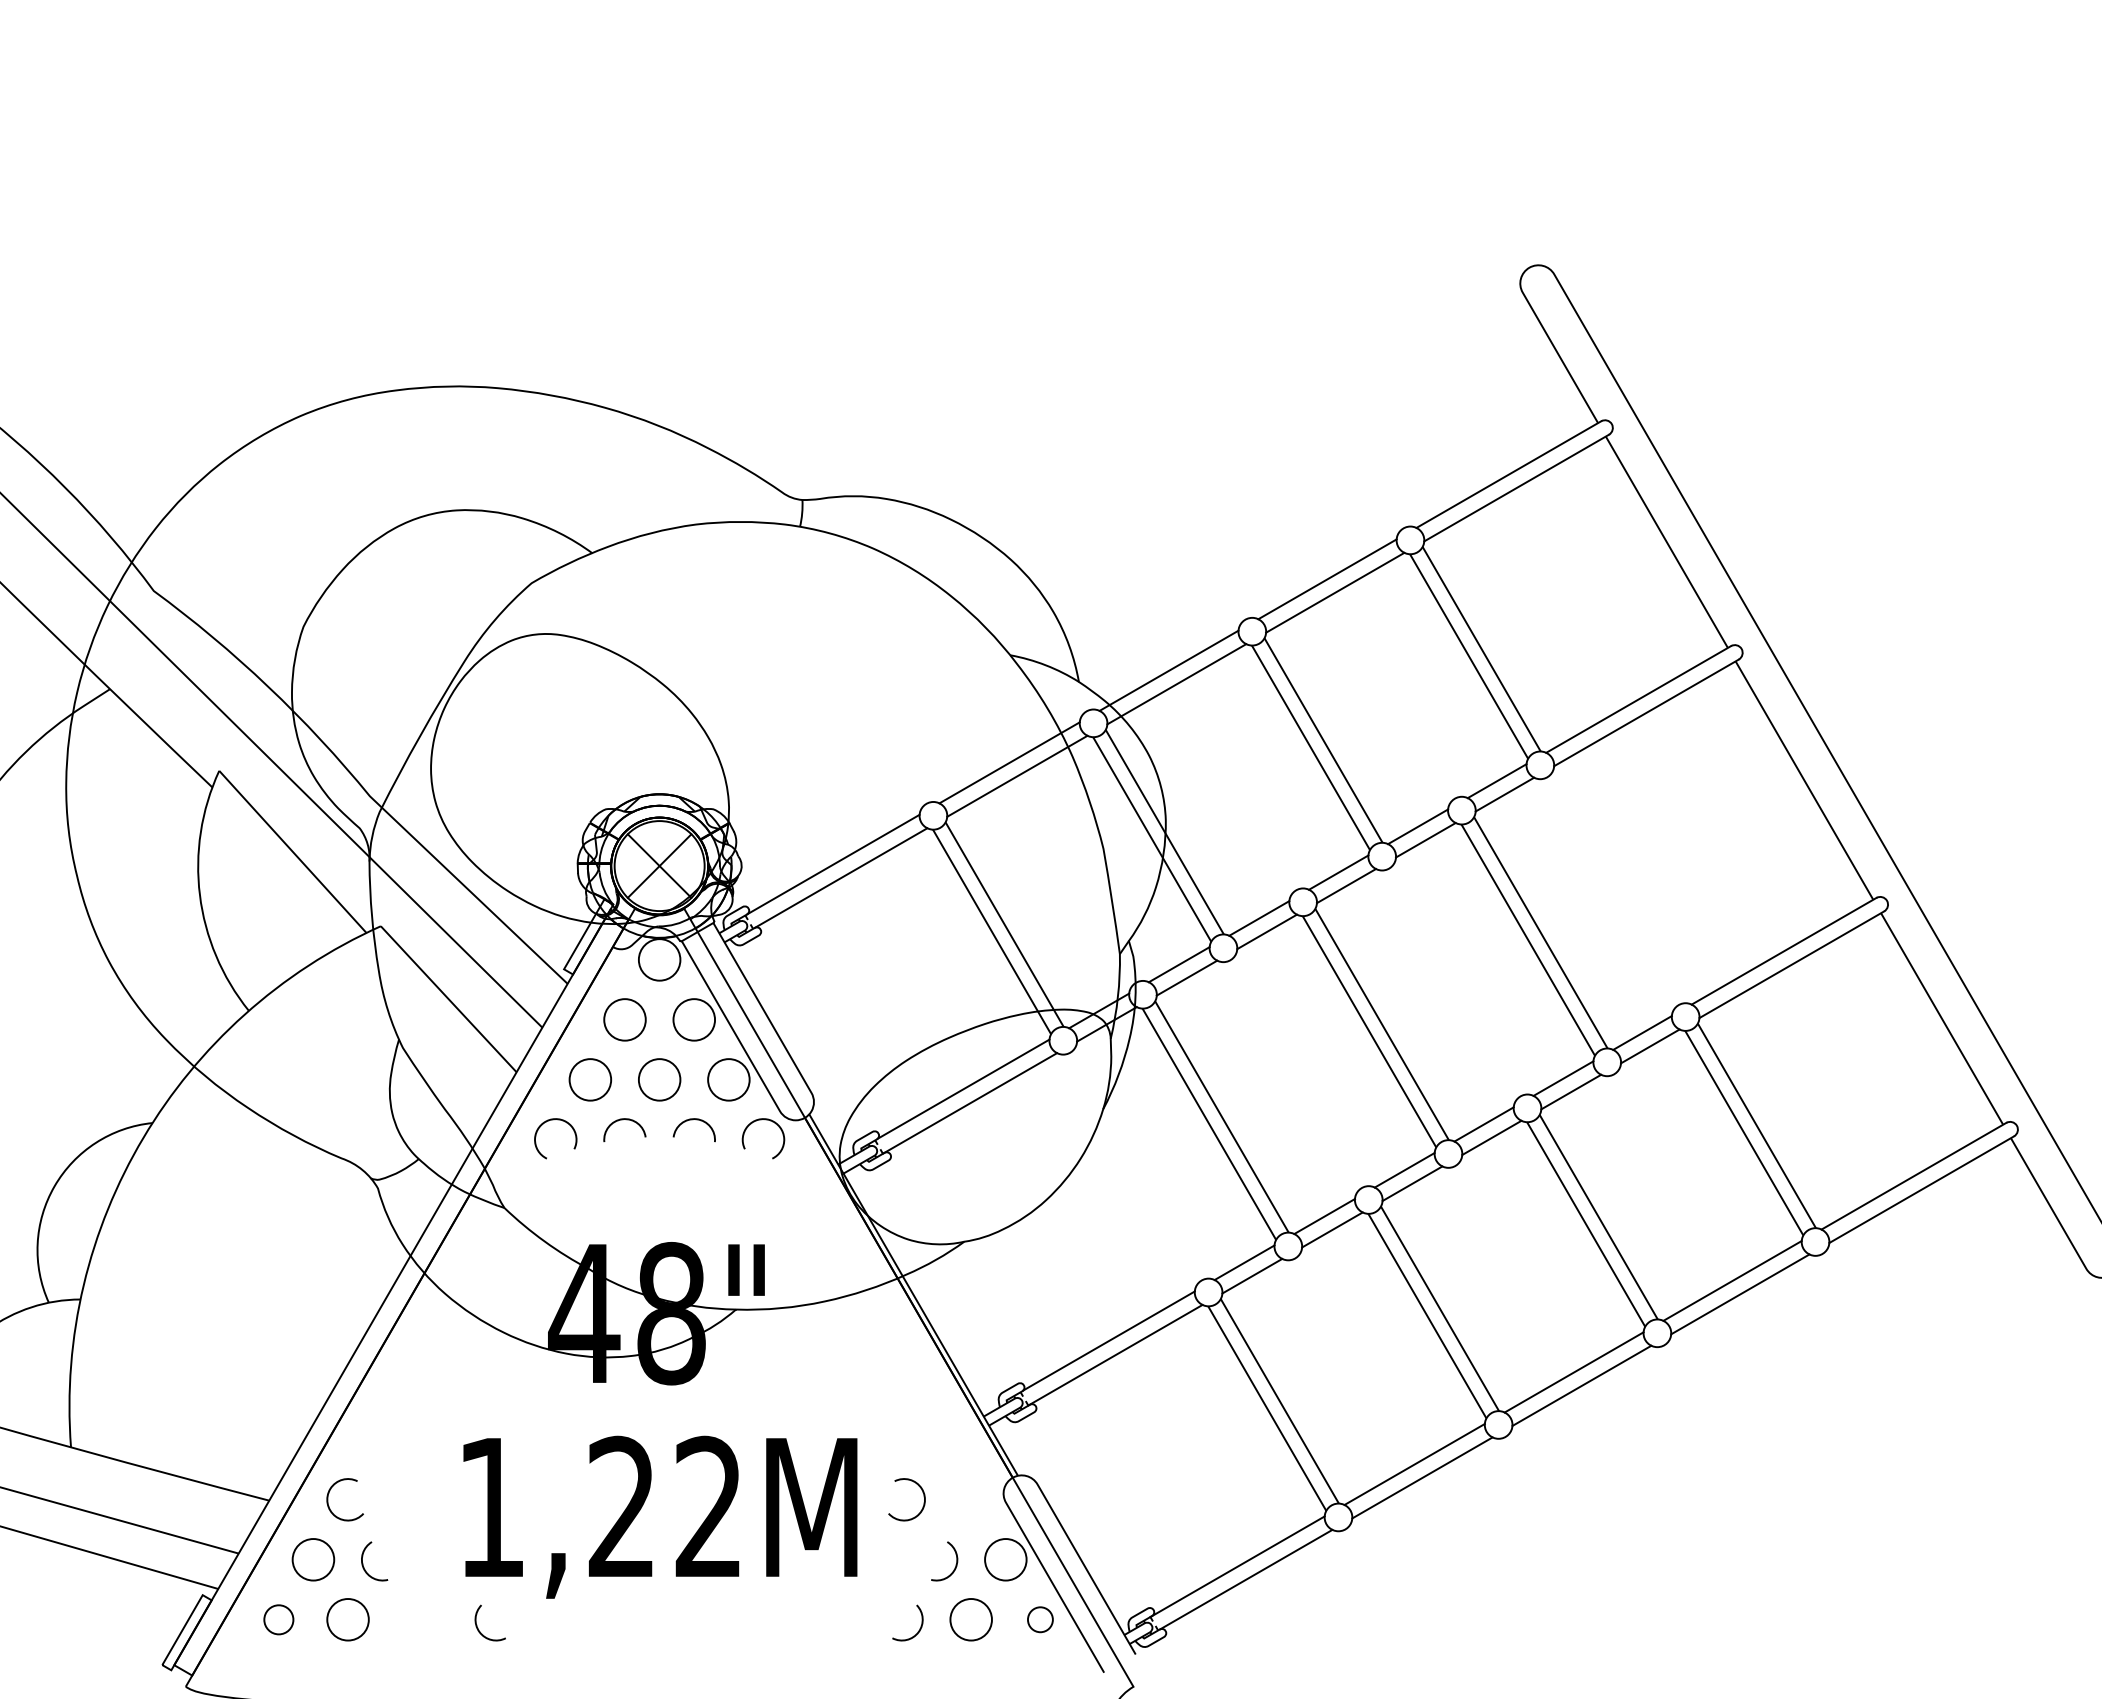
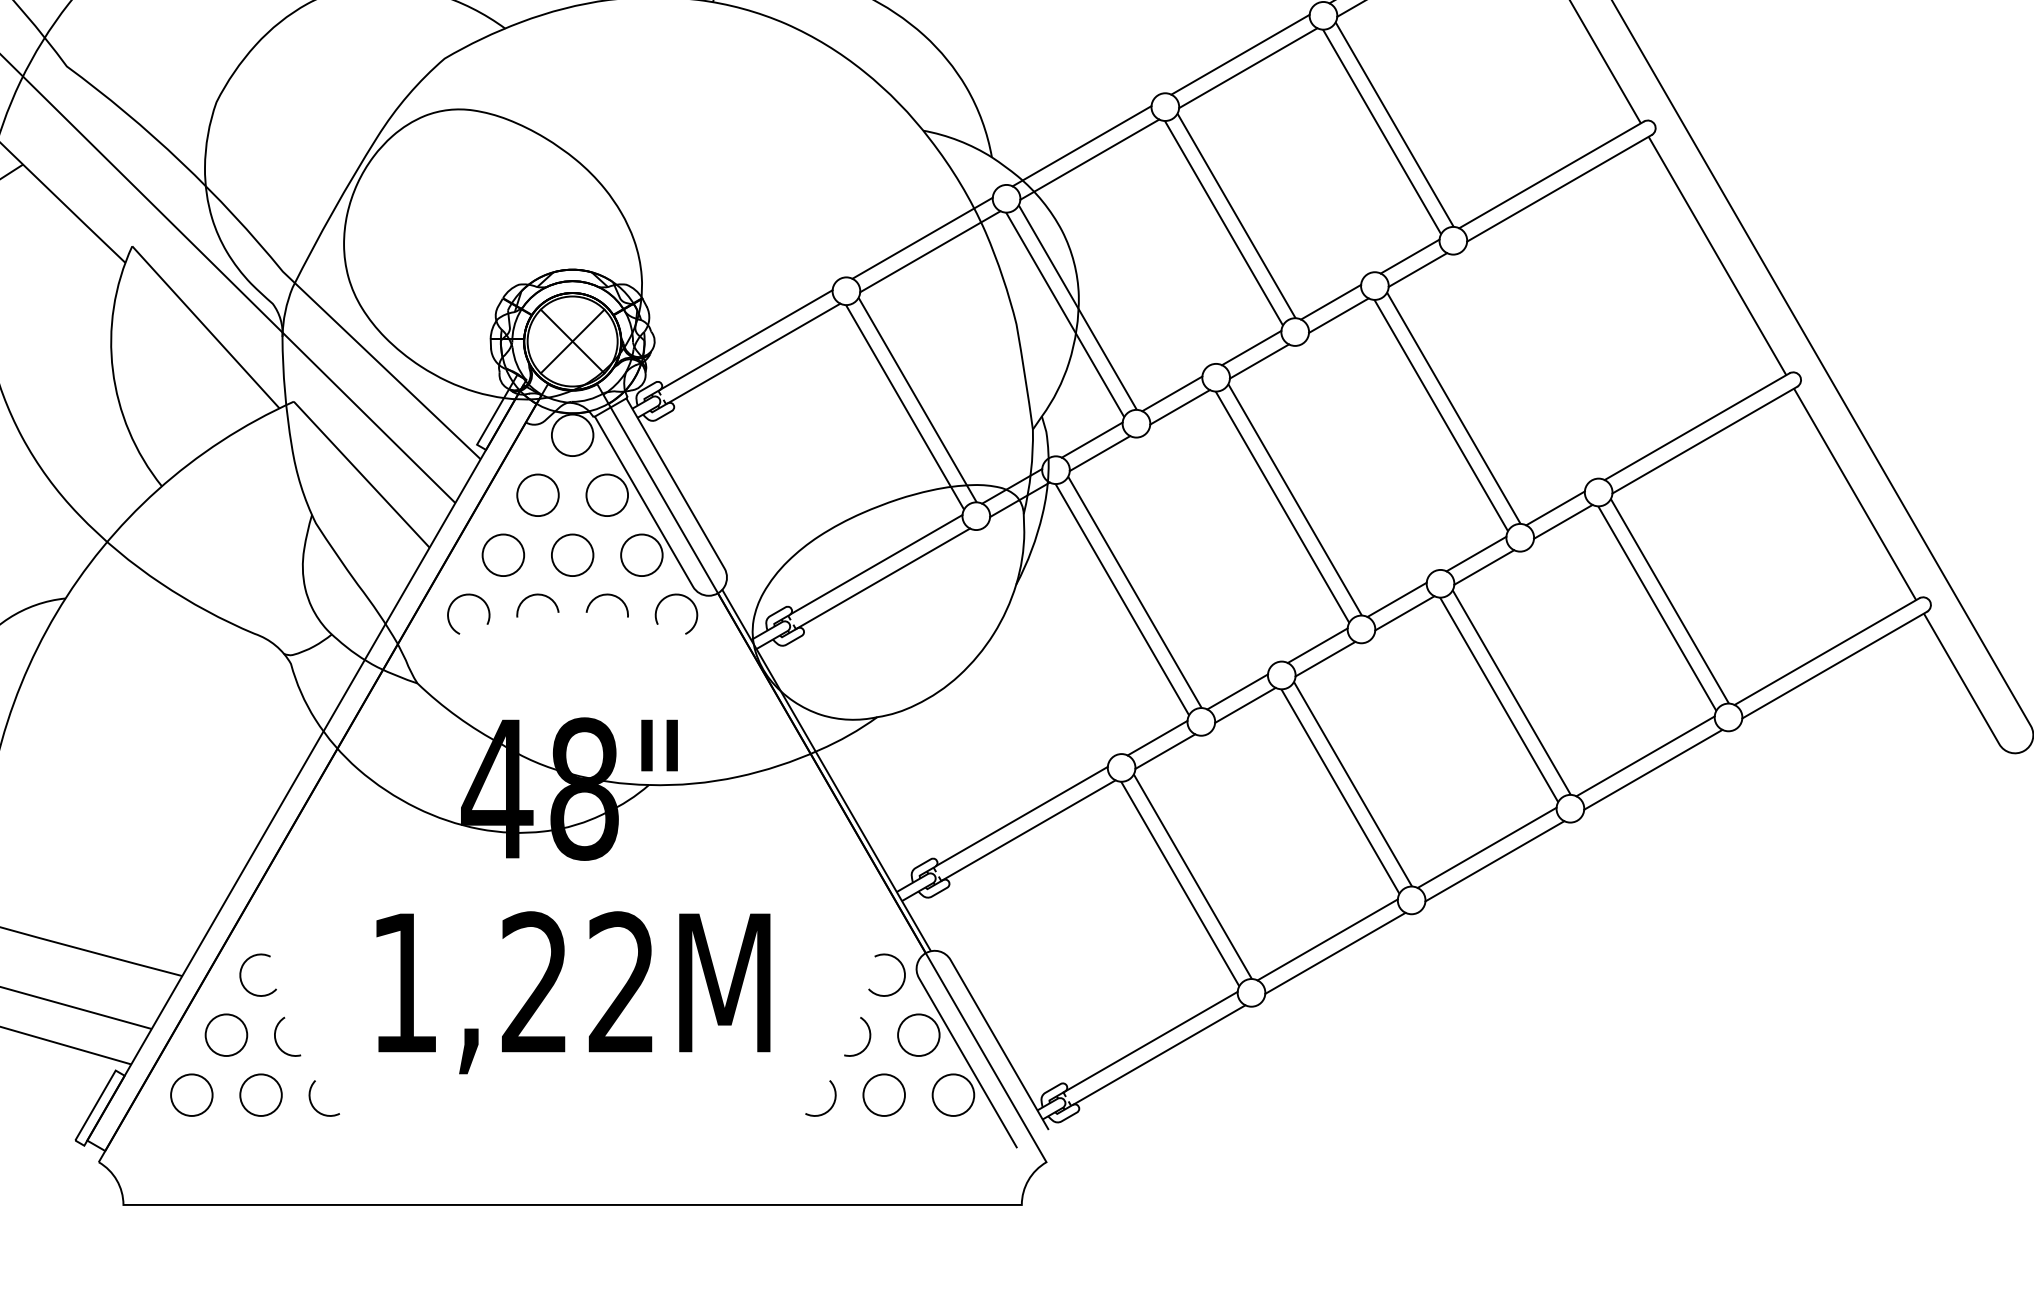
arc: (923, 1497) -> (903, 972), moved
circle: (278, 1619) -> (191, 1094), size x1.43
circle: (1040, 1619) -> (953, 1094), size x1.67
arc: (477, 1625) -> (311, 1100), moved

